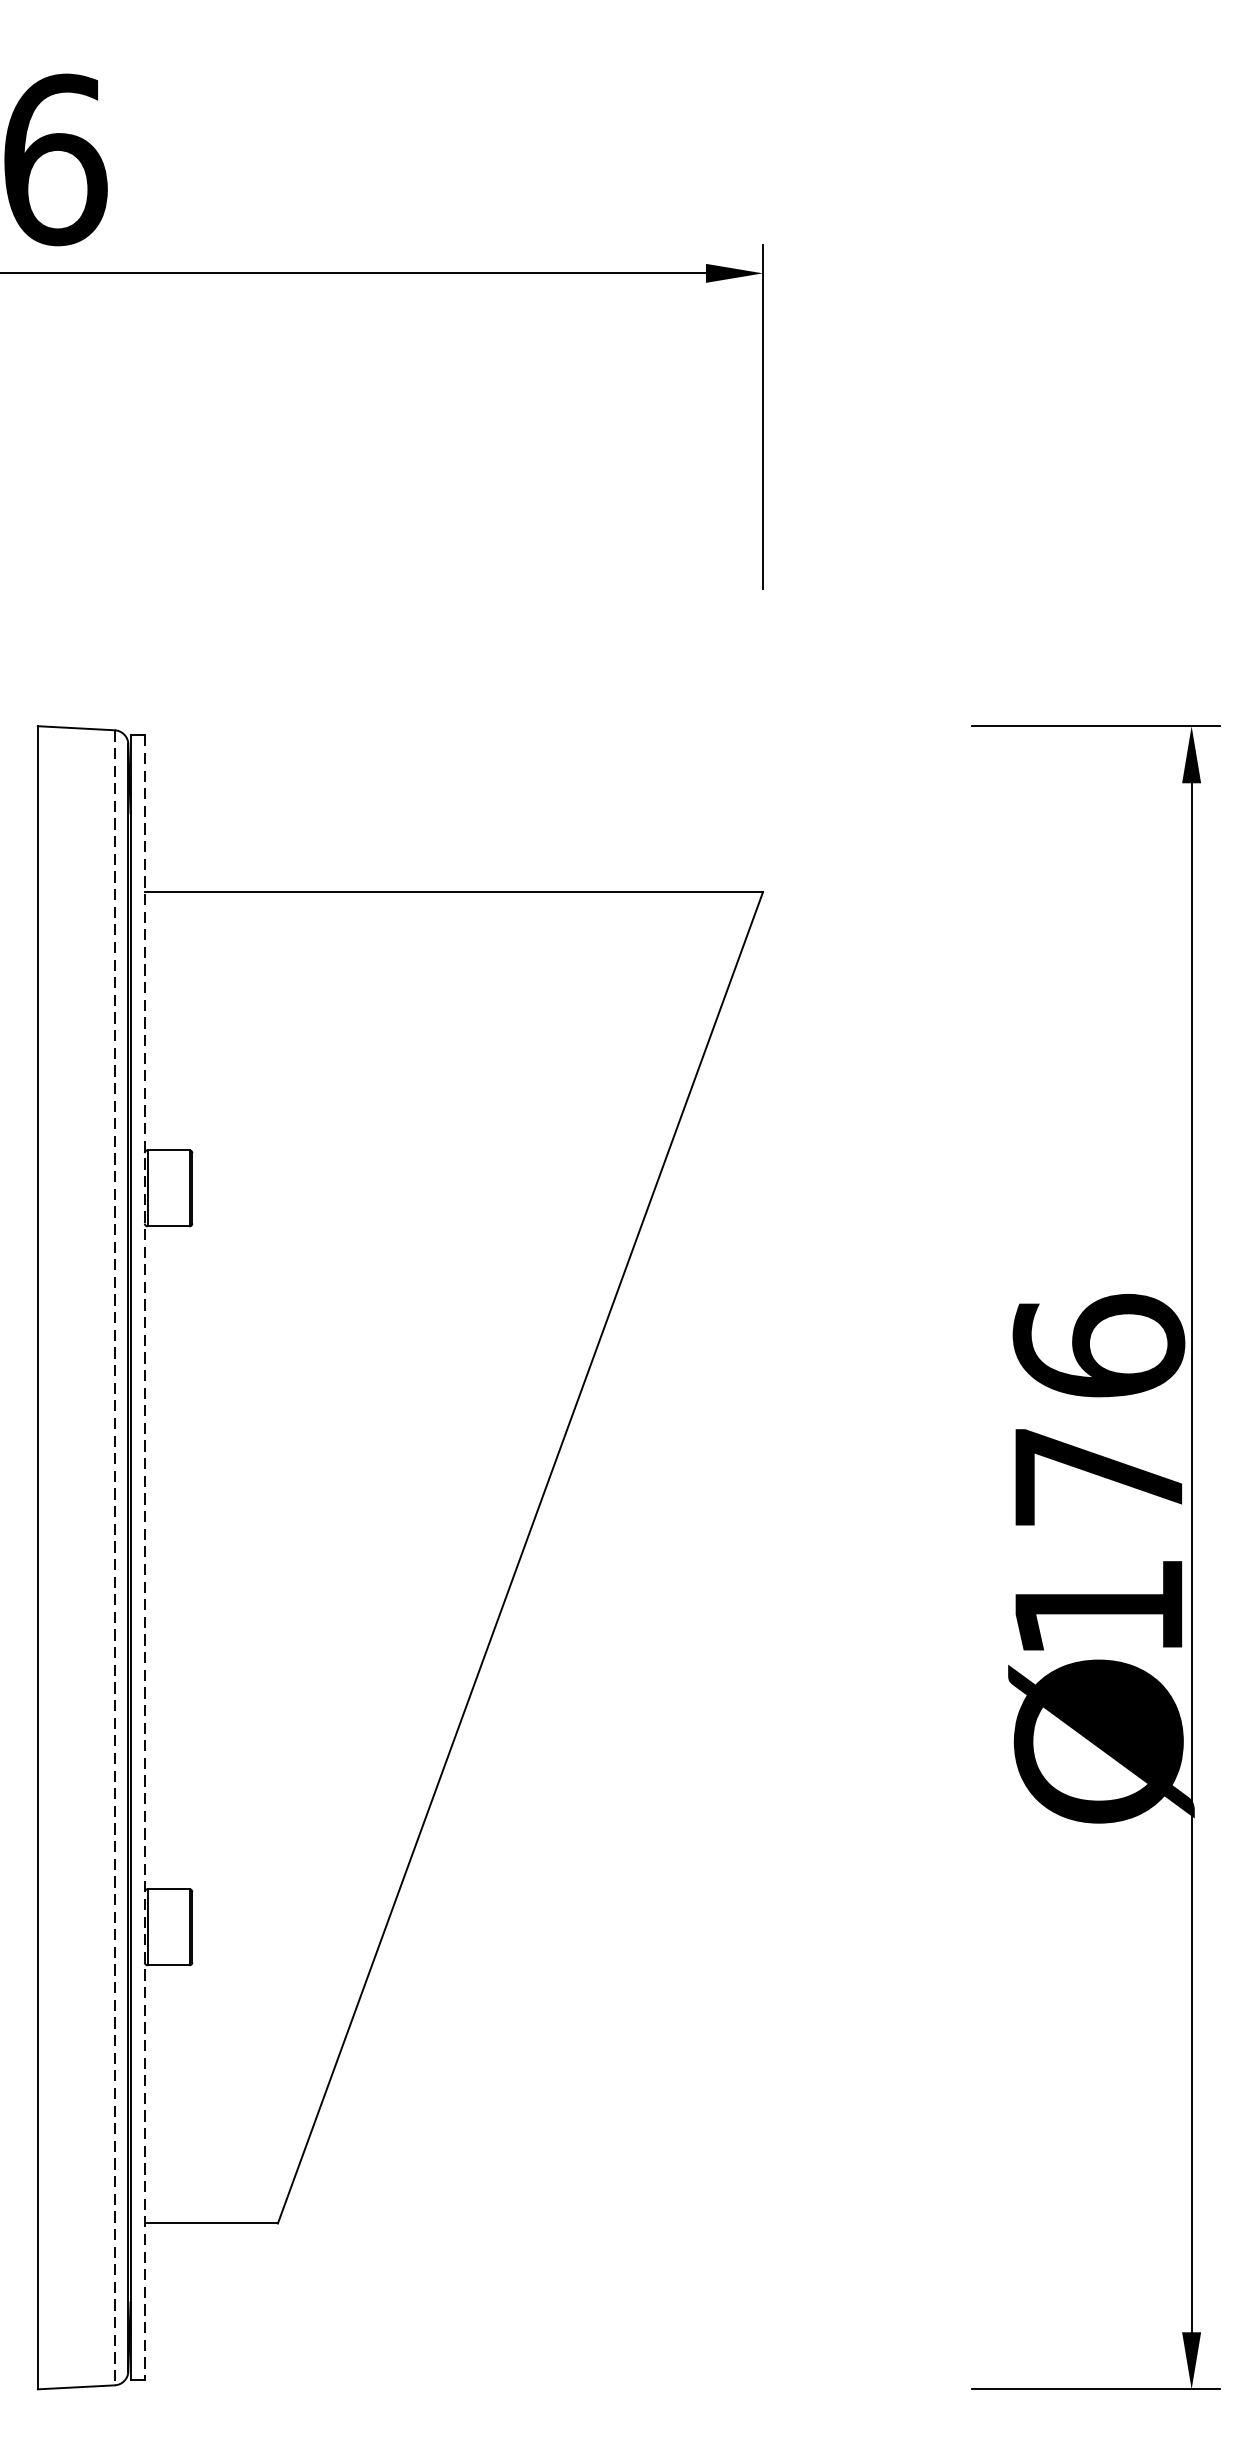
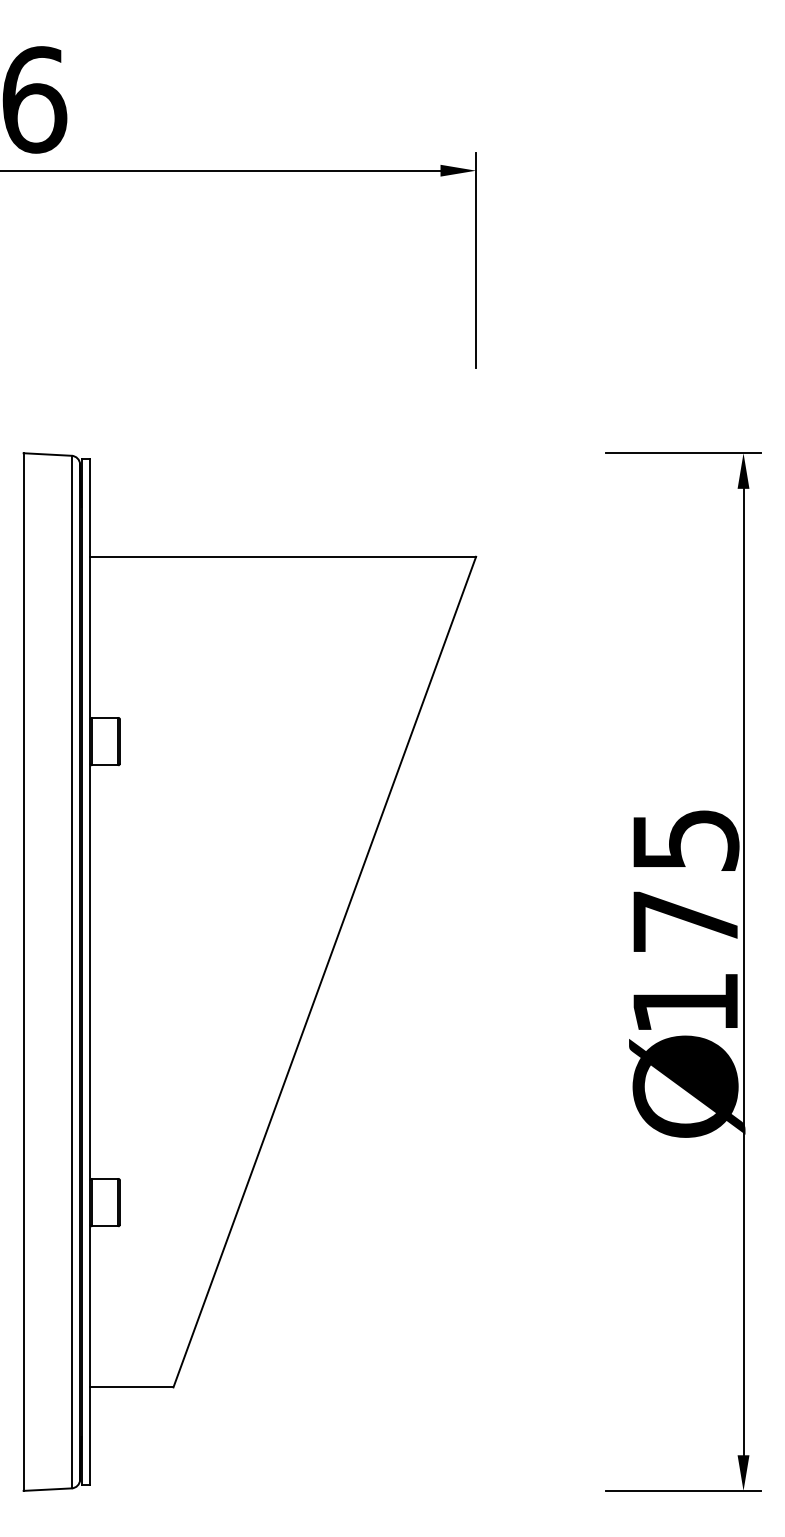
text: (1098, 1345) -> (685, 839), 176 -> 175
line: (114, 1558) -> (71, 972), dashed -> solid
line: (144, 1558) -> (90, 972), dashed -> solid

